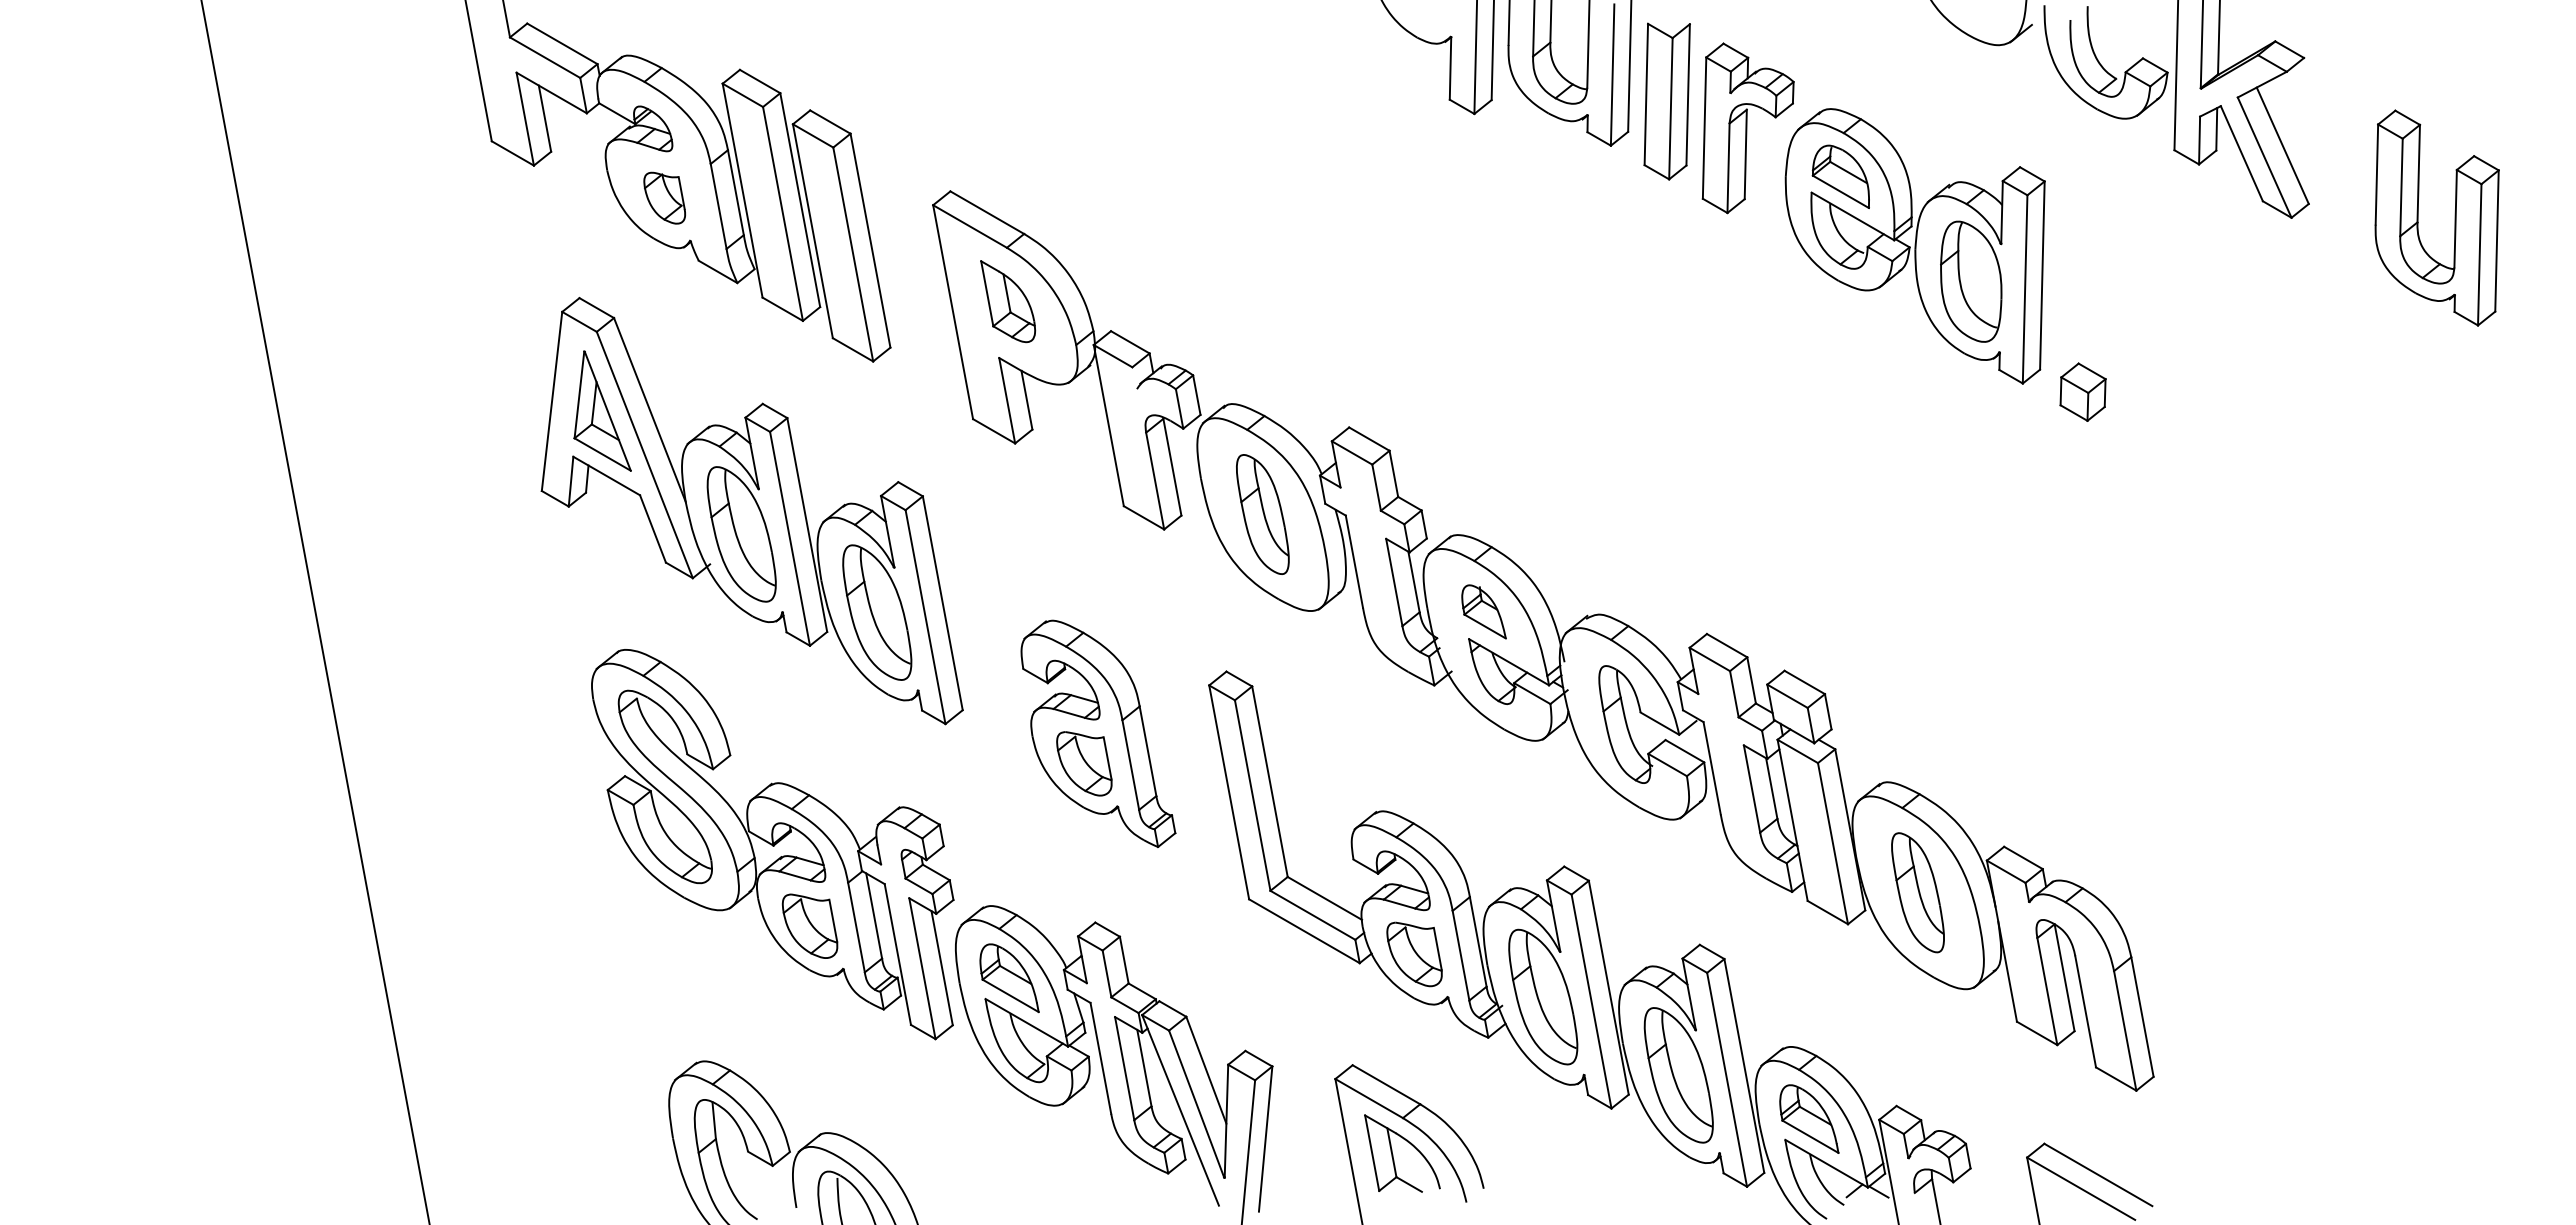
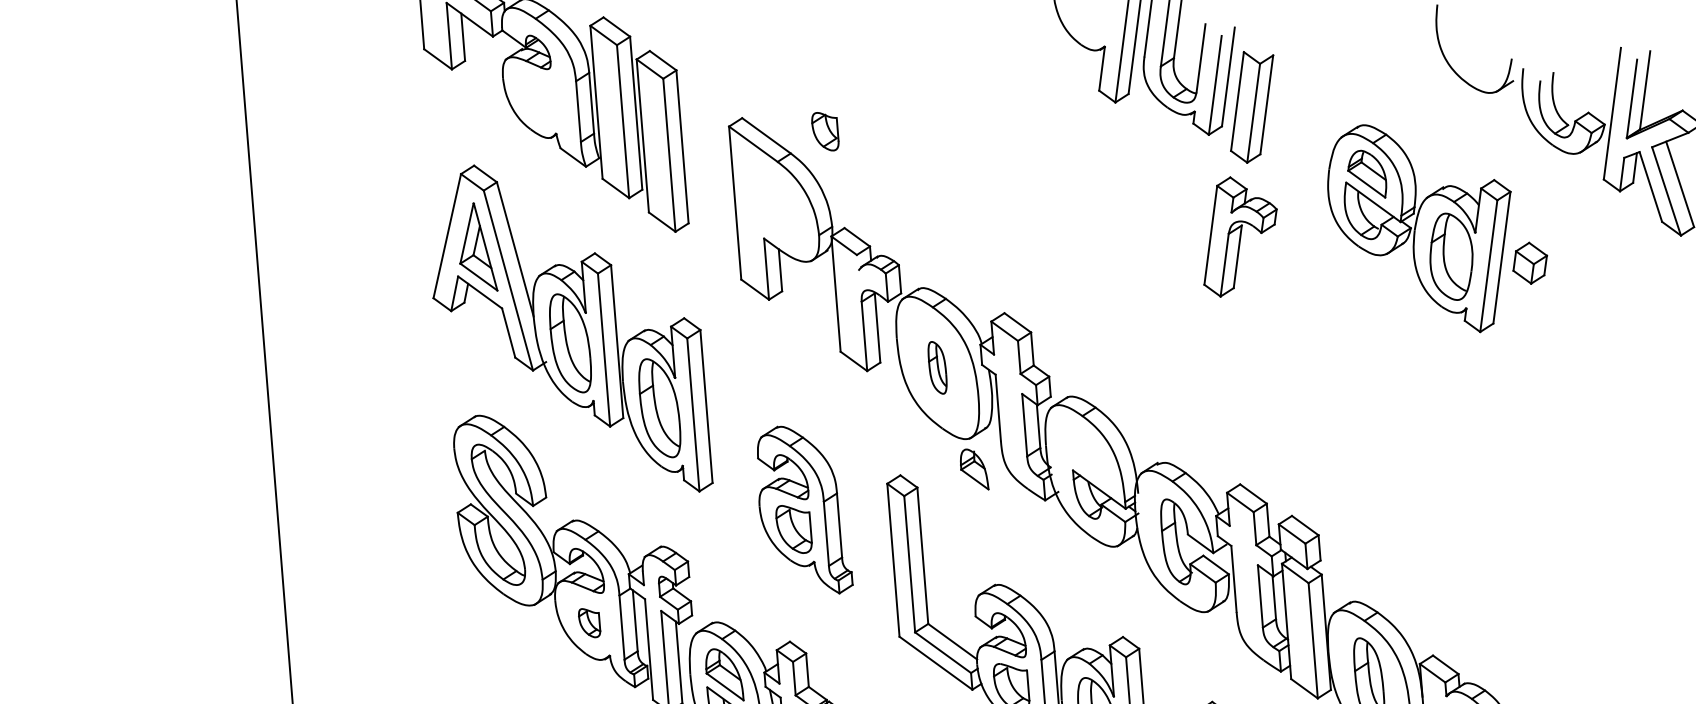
part: (1747, 128) -> (1240, 238), moved
part: (664, 197) -> (825, 131), moved
part: (1008, 301) -> (774, 199), removed
part: (2082, 391) -> (1529, 262), moved
part: (1262, 514) -> (937, 367), size x0.6
part: (1483, 611) -> (974, 468), moved
part: (809, 925) -> (589, 622), size x0.6

